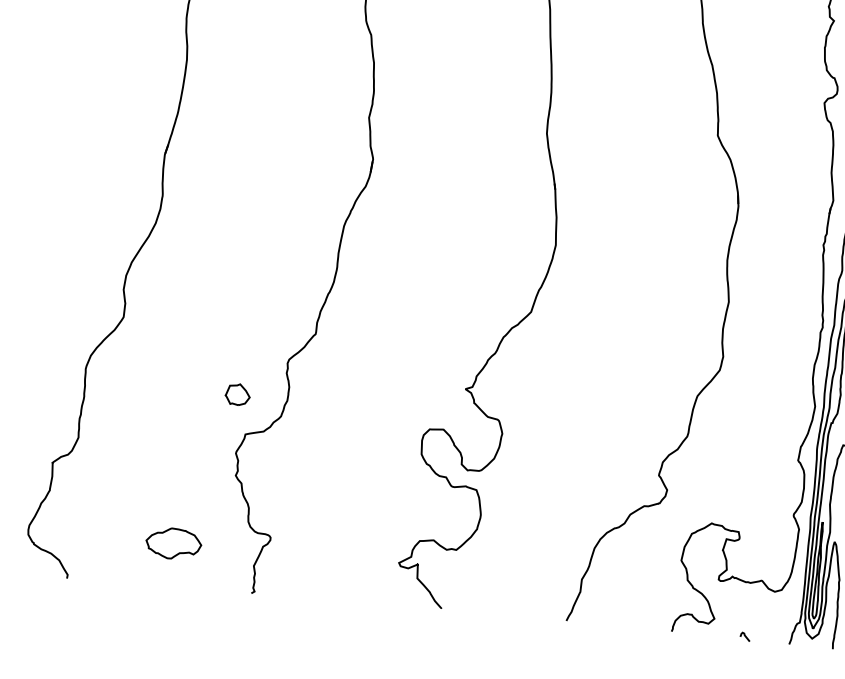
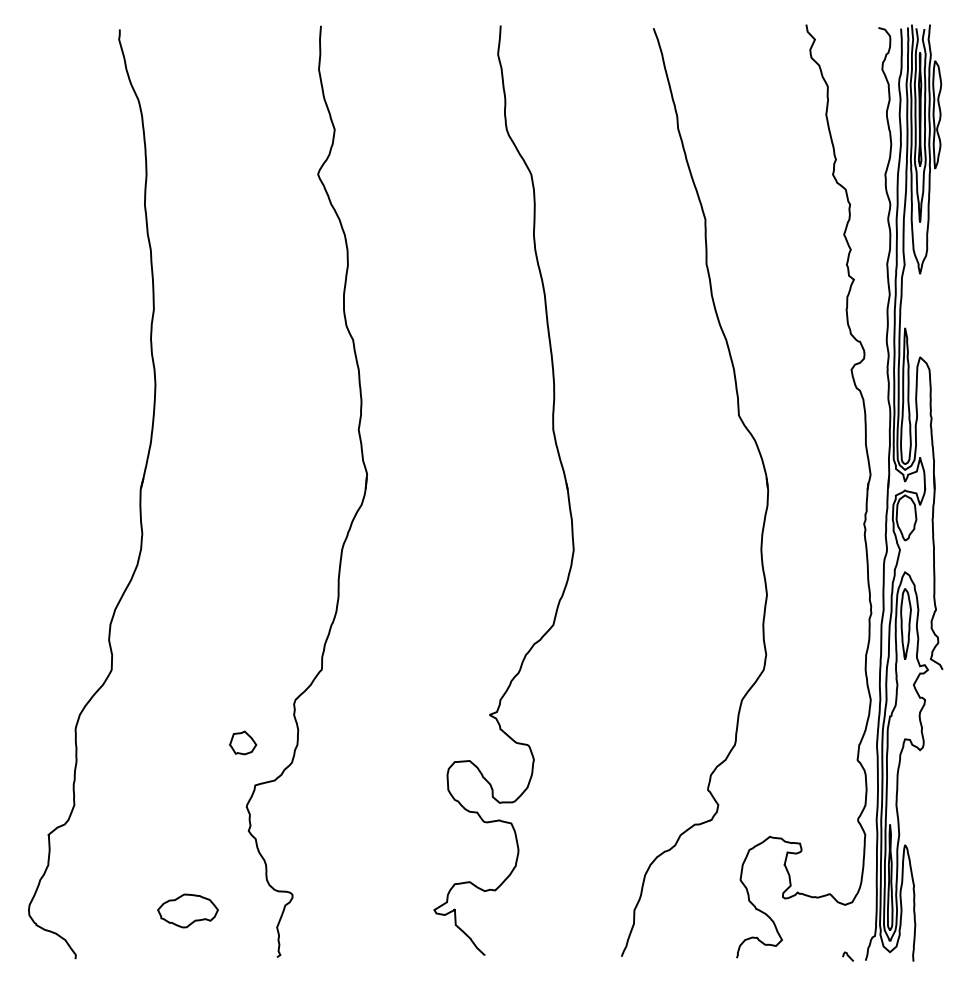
curve: (744, 636) -> (847, 956), moved

